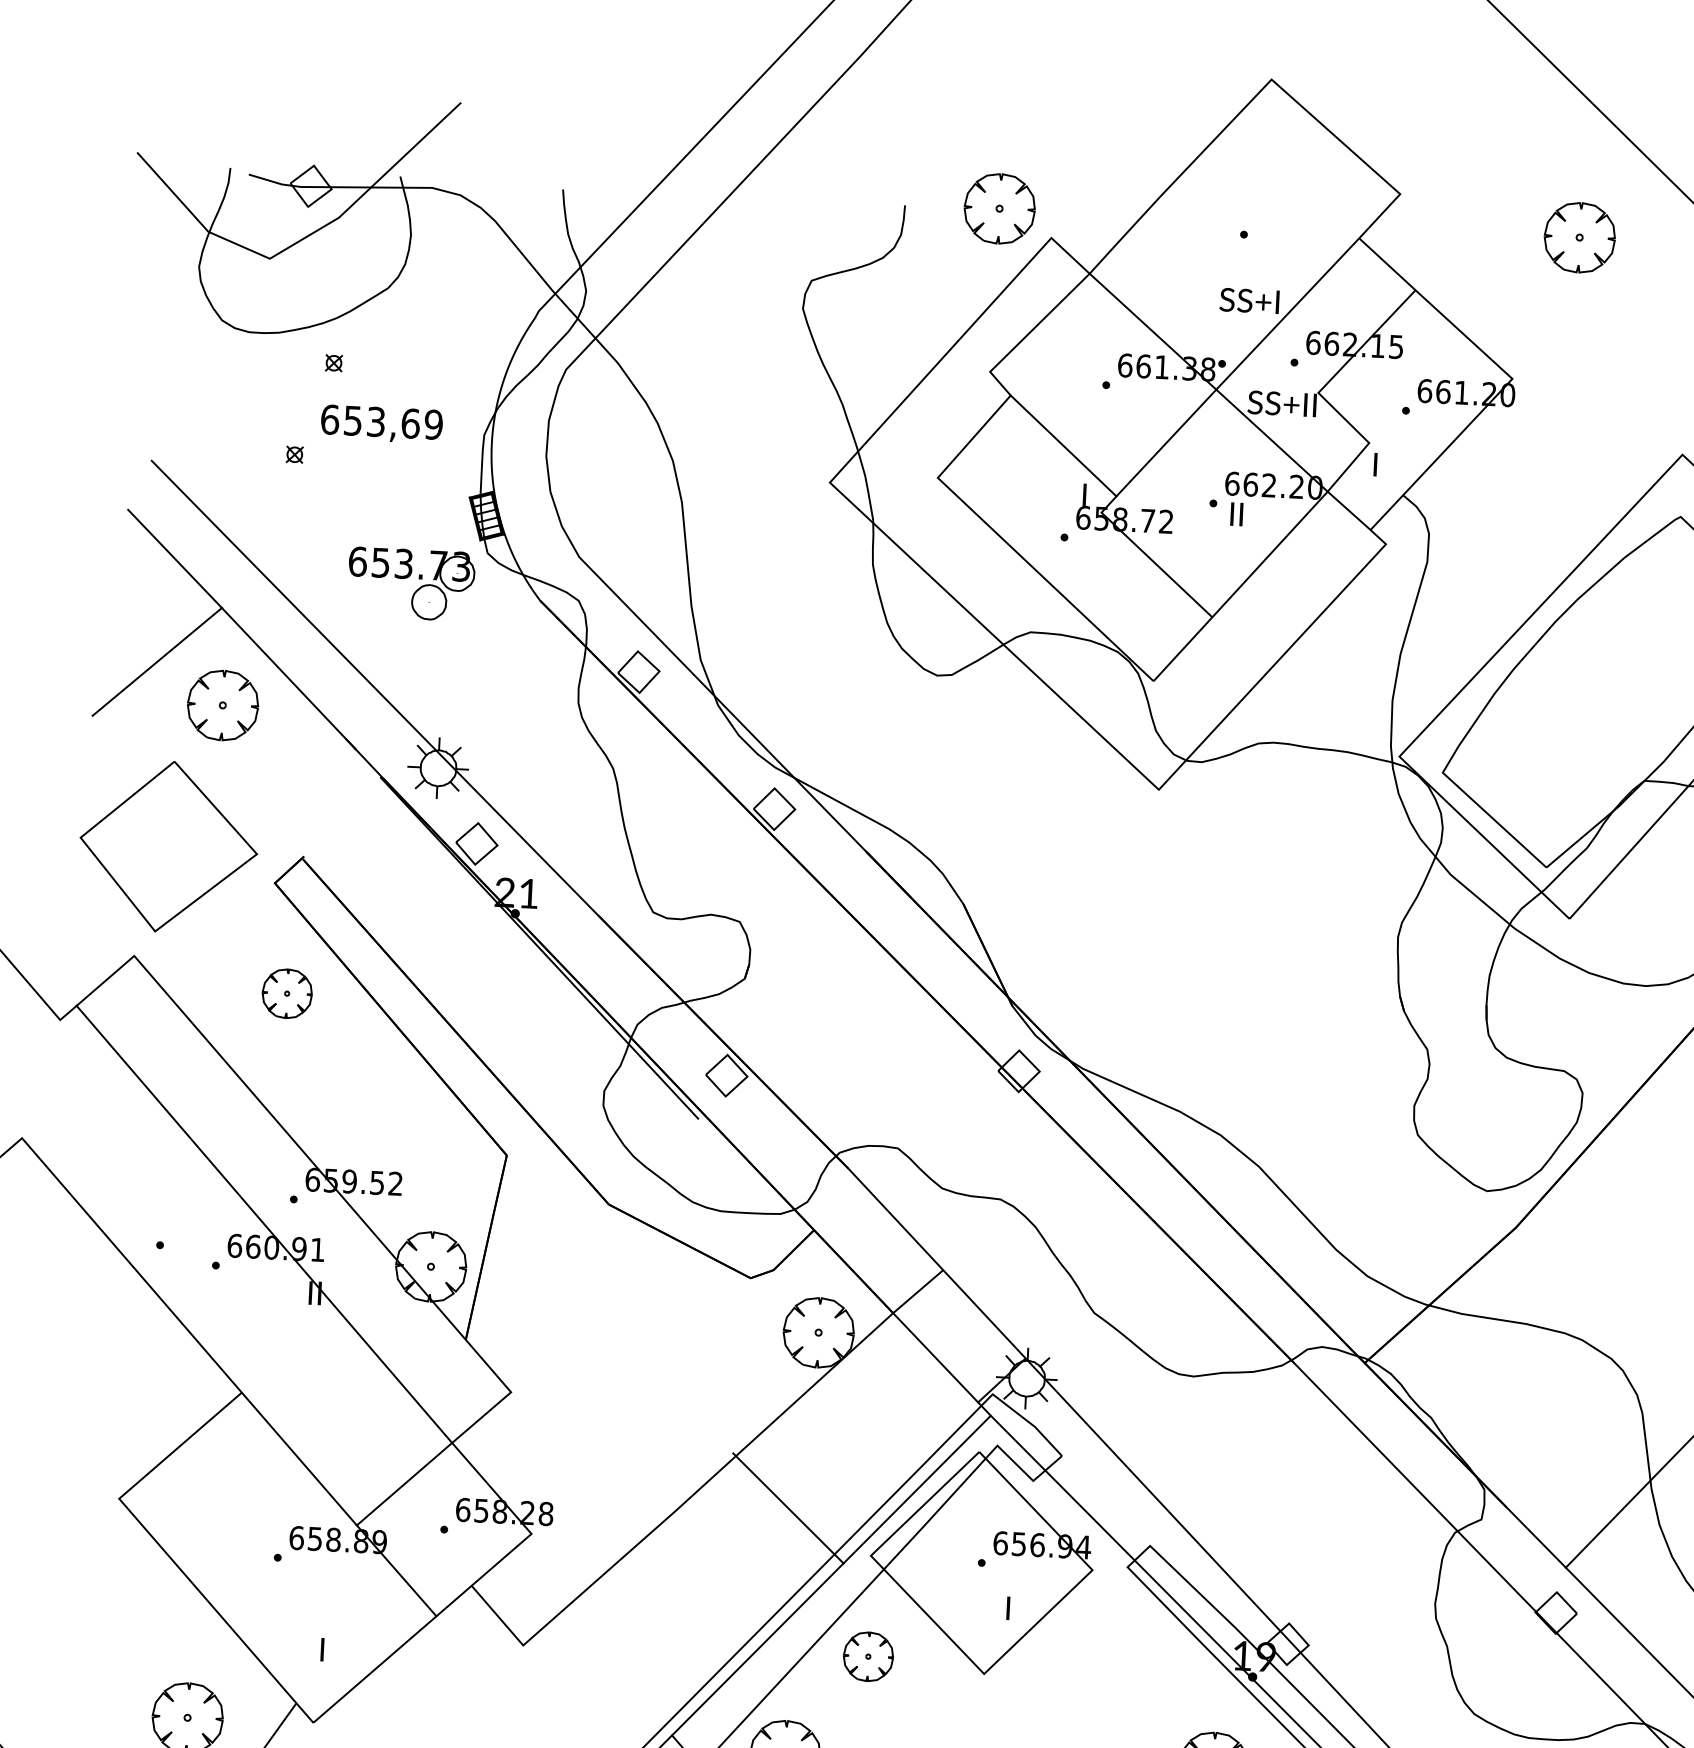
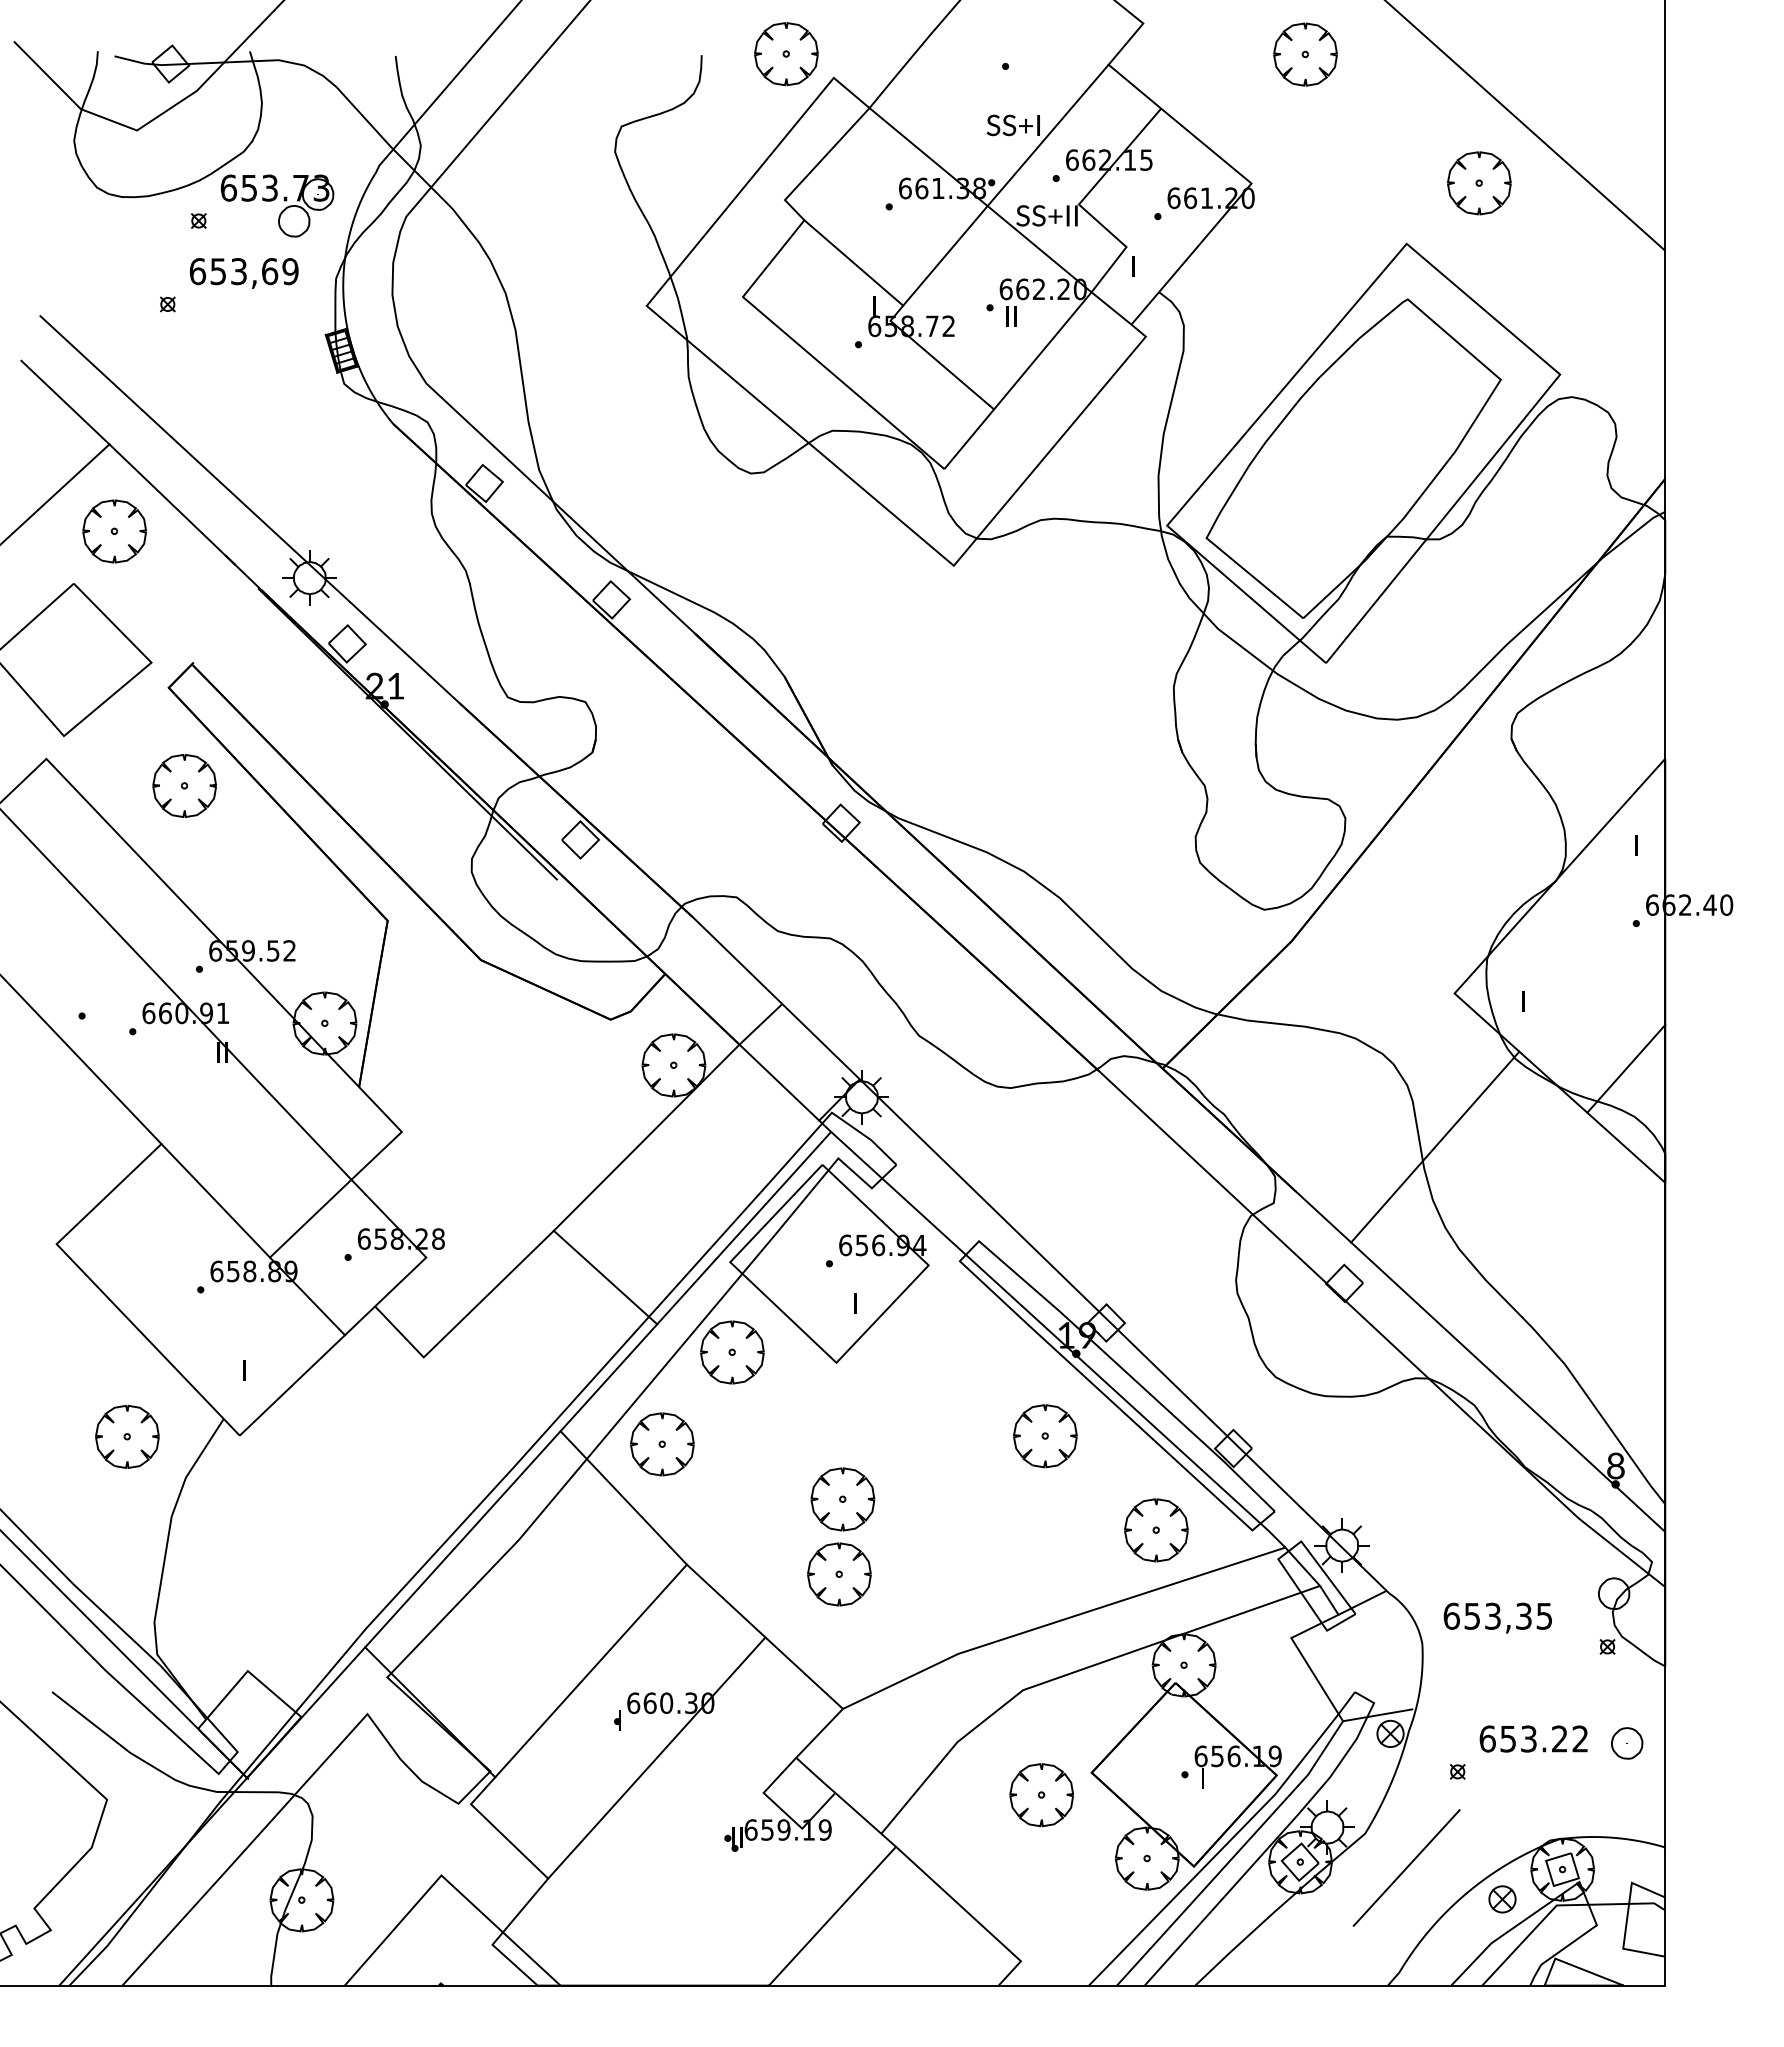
part: (411, 583) -> (277, 205), moved
part: (287, 993) -> (184, 785), size x1.43
line: (788, 1508) -> (605, 1277), moved
part: (868, 1656) -> (732, 1352), size x1.43

